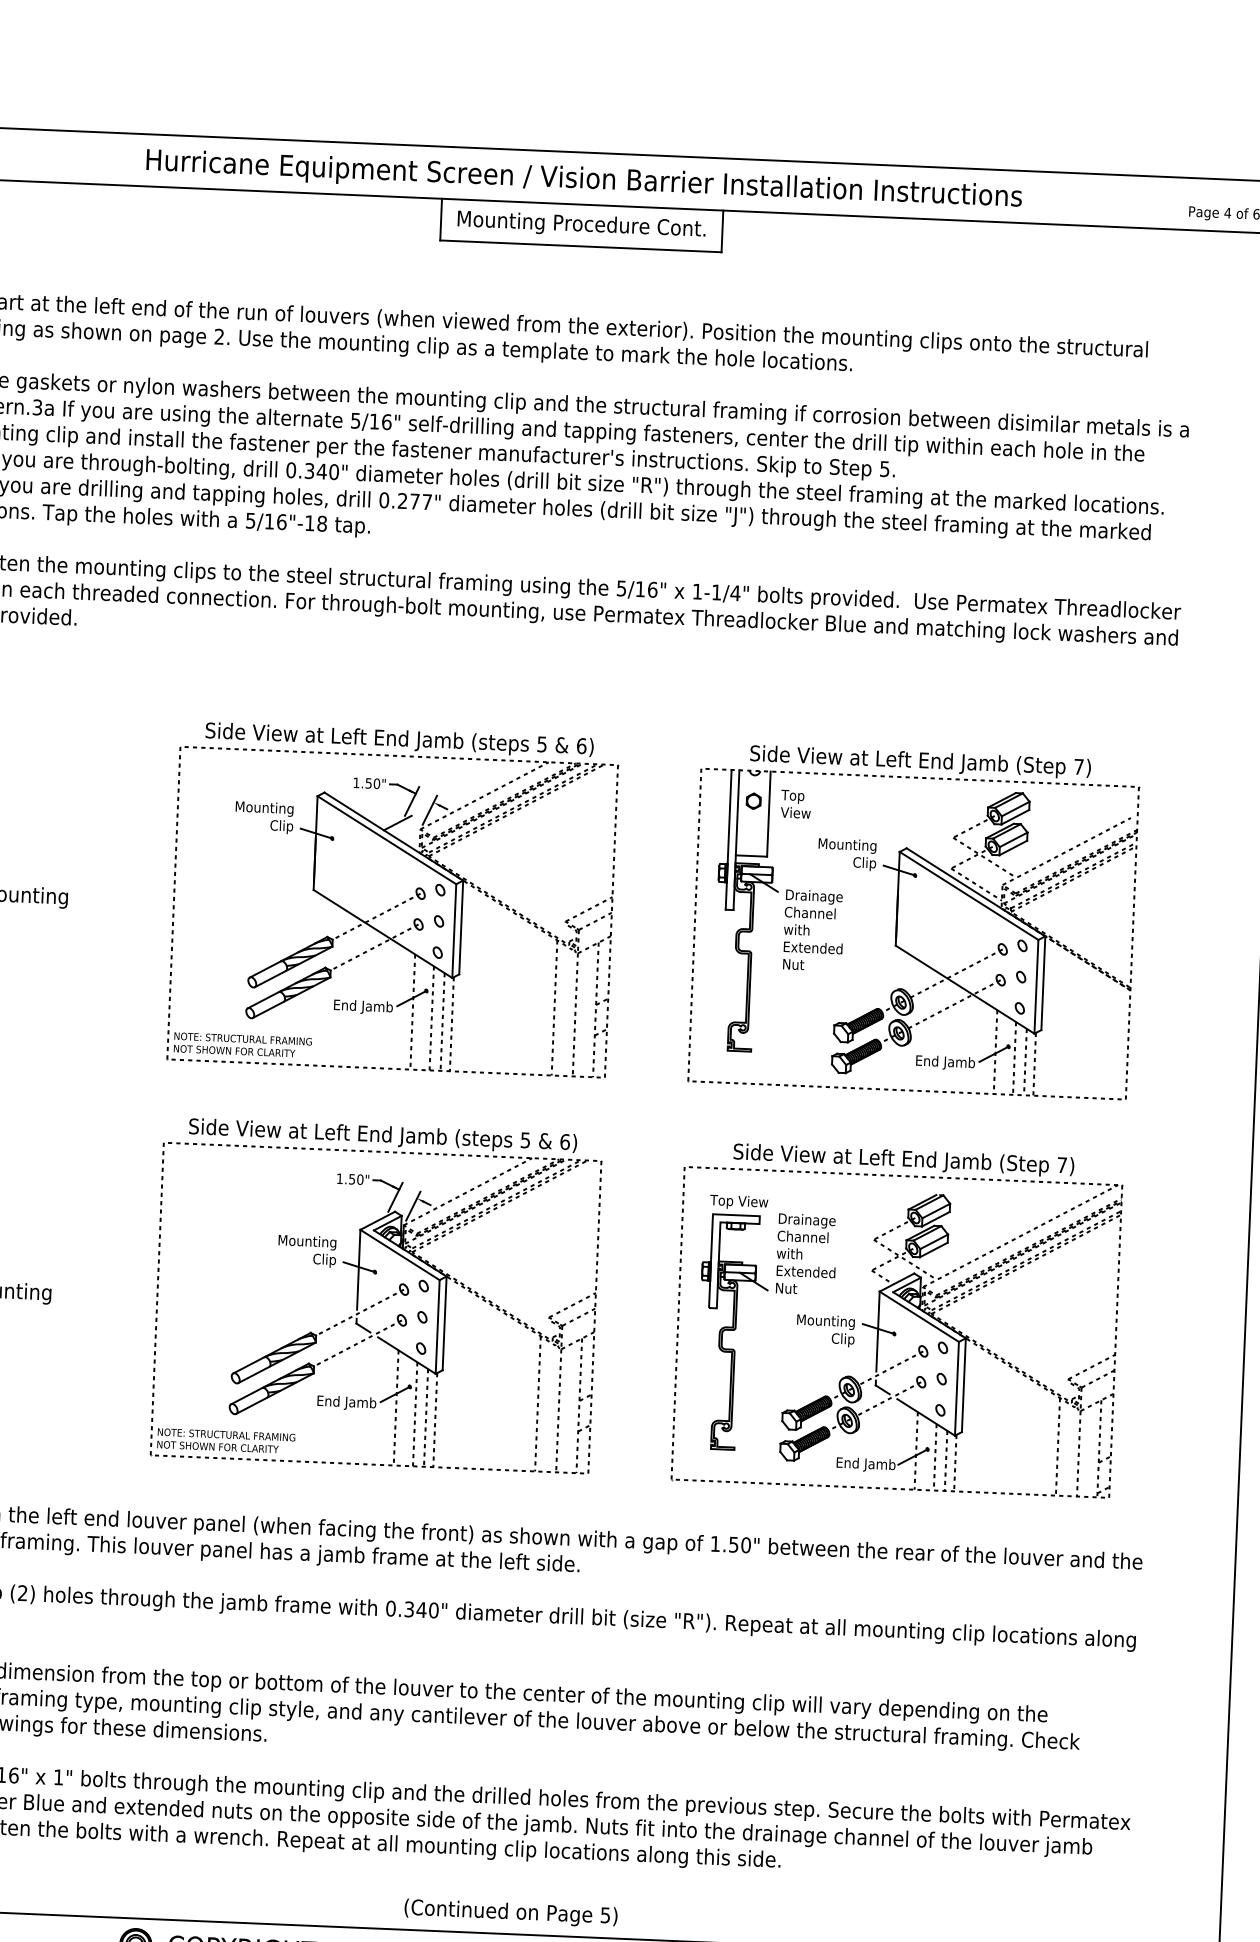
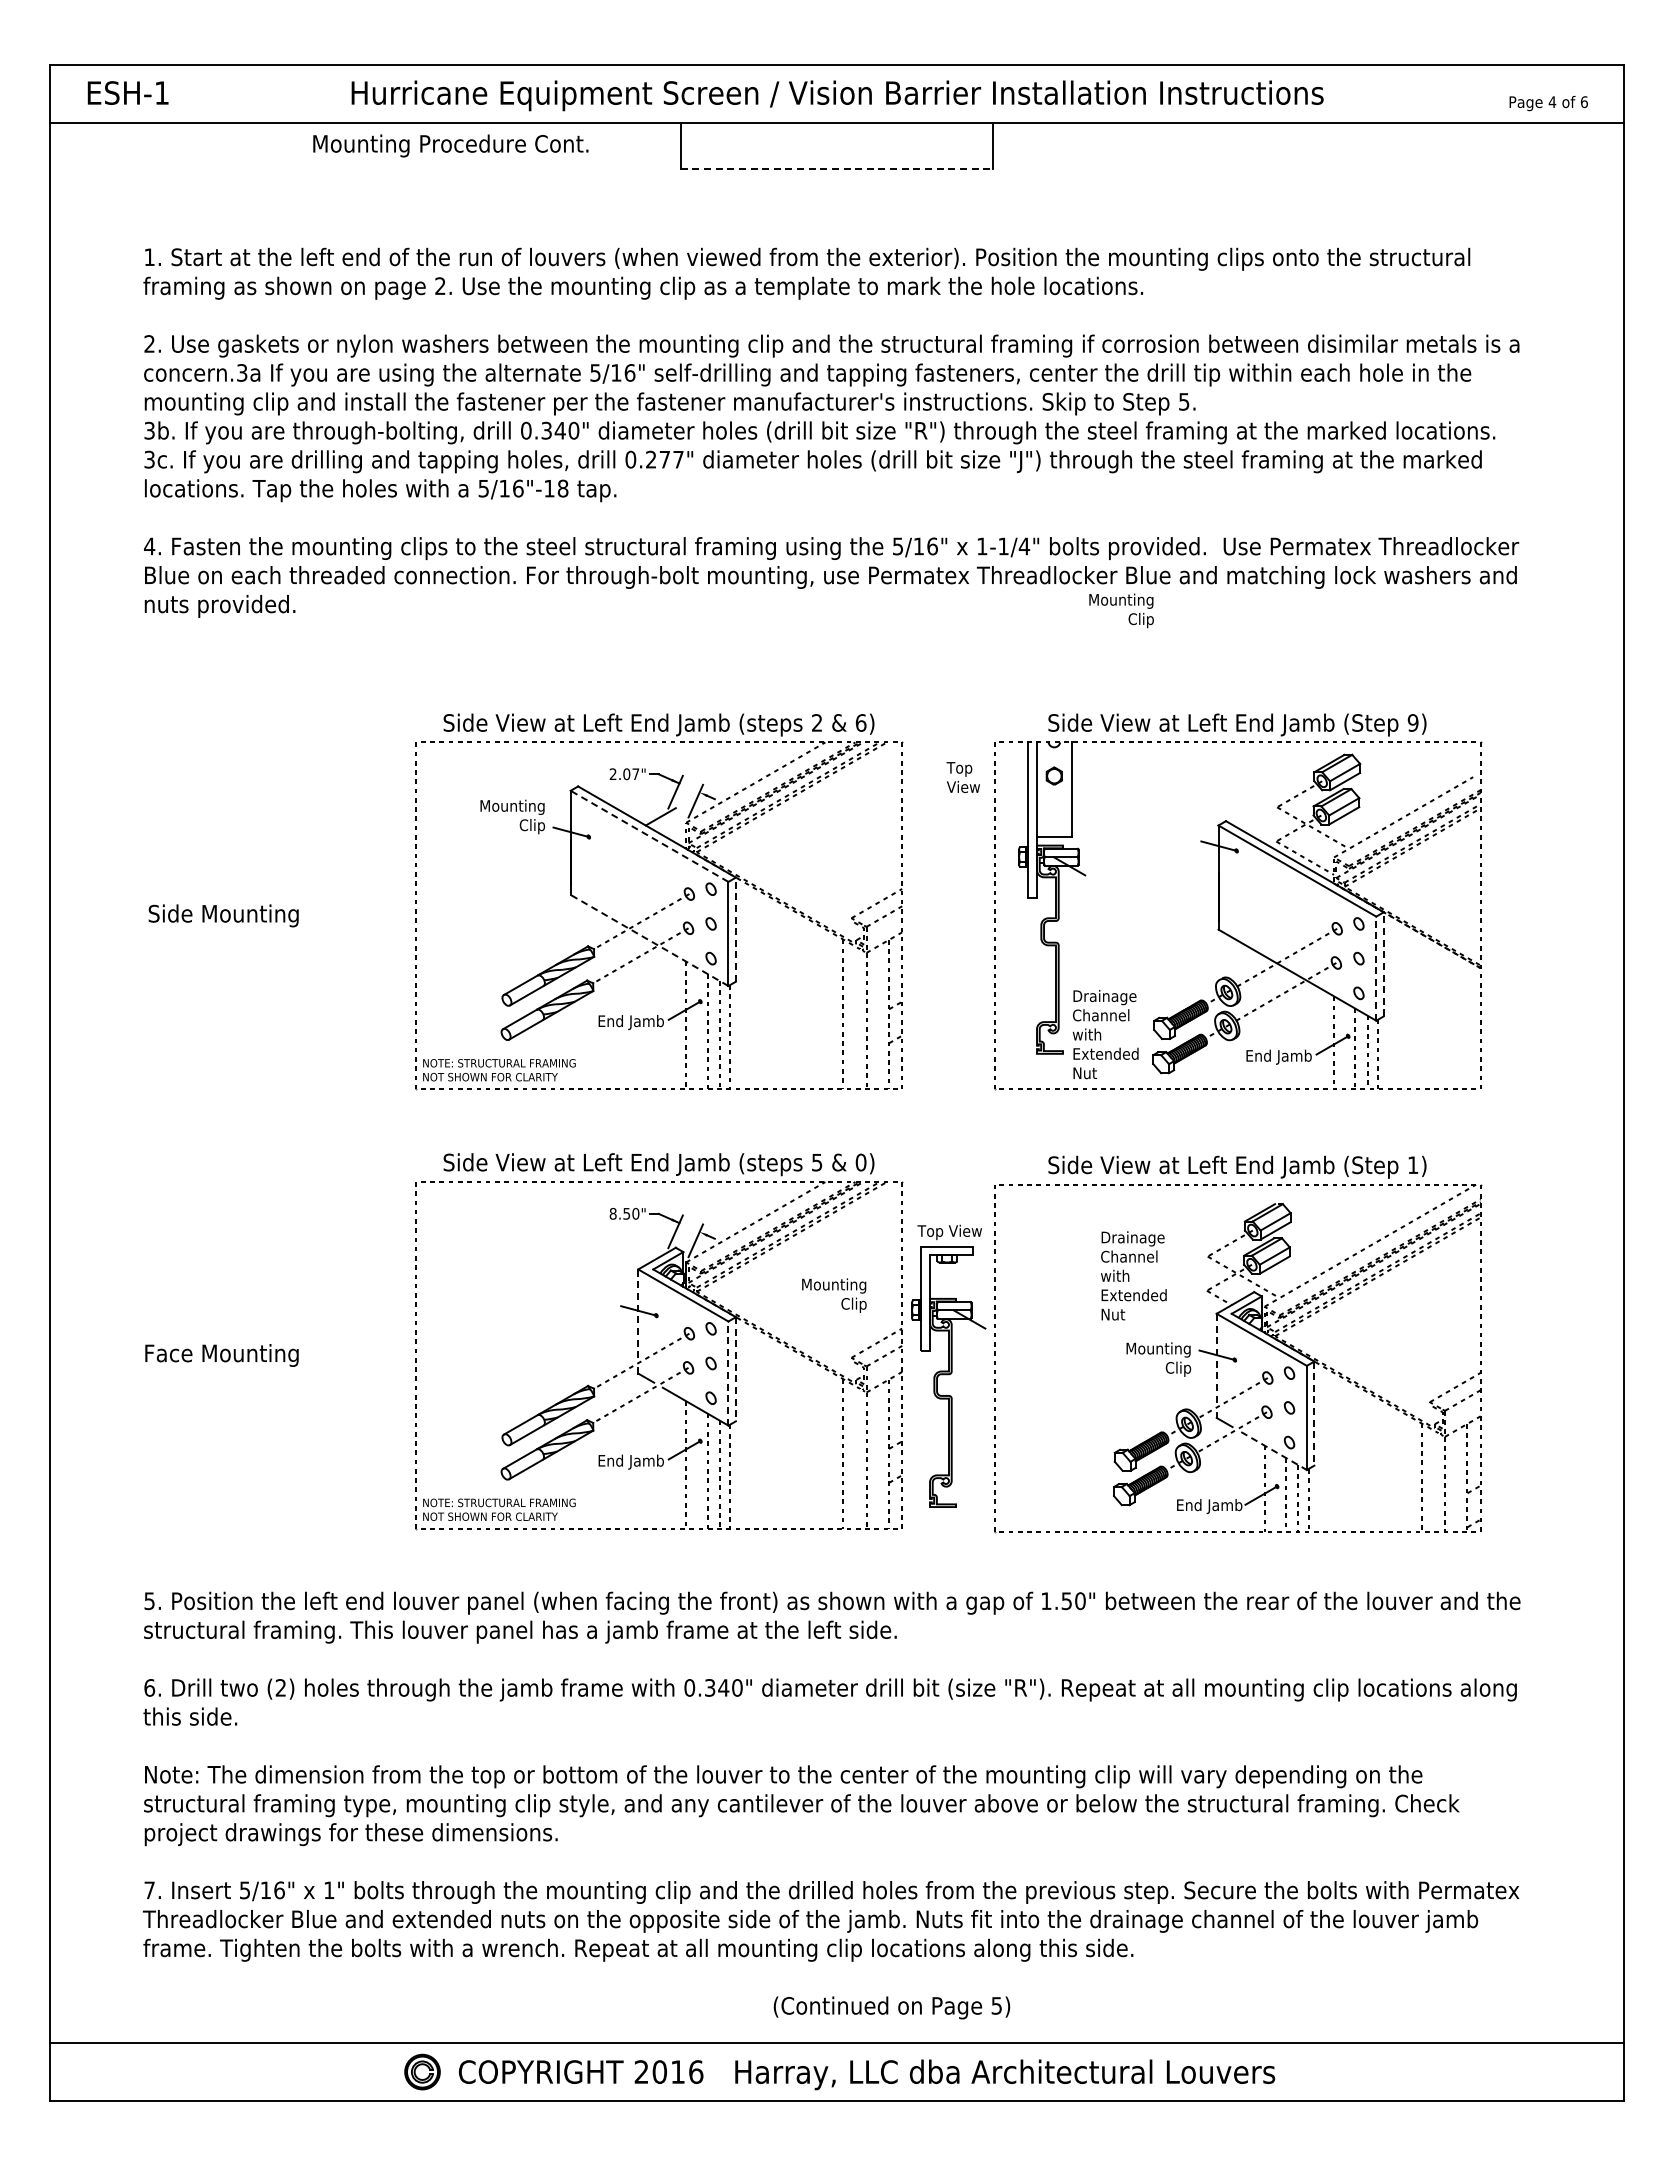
text: (581, 225) -> (450, 145), moved
line: (581, 246) -> (837, 169), solid -> dashed
text: (542, 744) -> (817, 722), 5 -> 2
text: (1078, 766) -> (1412, 722), 7) -> 9)
text: (366, 783) -> (624, 774), 1.50" -> 2.07"
text: (795, 804) -> (962, 777), moved
line: (386, 840) -> (649, 836), solid -> dashed
text: (847, 854) -> (1121, 610), moved
line: (460, 927) -> (735, 929), solid -> dashed
text: (813, 930) -> (1105, 1034), moved
line: (382, 934) -> (649, 940), solid -> dashed
line: (1043, 982) -> (1383, 963), solid -> dashed
line: (1036, 986) -> (1376, 968), solid -> dashed
text: (564, 1141) -> (860, 1162), 6) -> 0)
text: (1062, 1164) -> (1413, 1164), 7) -> 1)
text: (339, 1178) -> (612, 1213), 1.50" -> 8.50"
text: (307, 1251) -> (834, 1295), moved
line: (358, 1269) -> (638, 1313), solid -> dashed
part: (732, 1322) -> (948, 1365), moved
line: (444, 1323) -> (735, 1369), solid -> dashed
line: (437, 1326) -> (728, 1373), solid -> dashed
line: (877, 1330) -> (1216, 1357), solid -> dashed
line: (963, 1386) -> (1314, 1414), solid -> dashed
line: (926, 1417) -> (1274, 1451), solid -> dashed
text: (510, 1912) -> (891, 2007), moved

